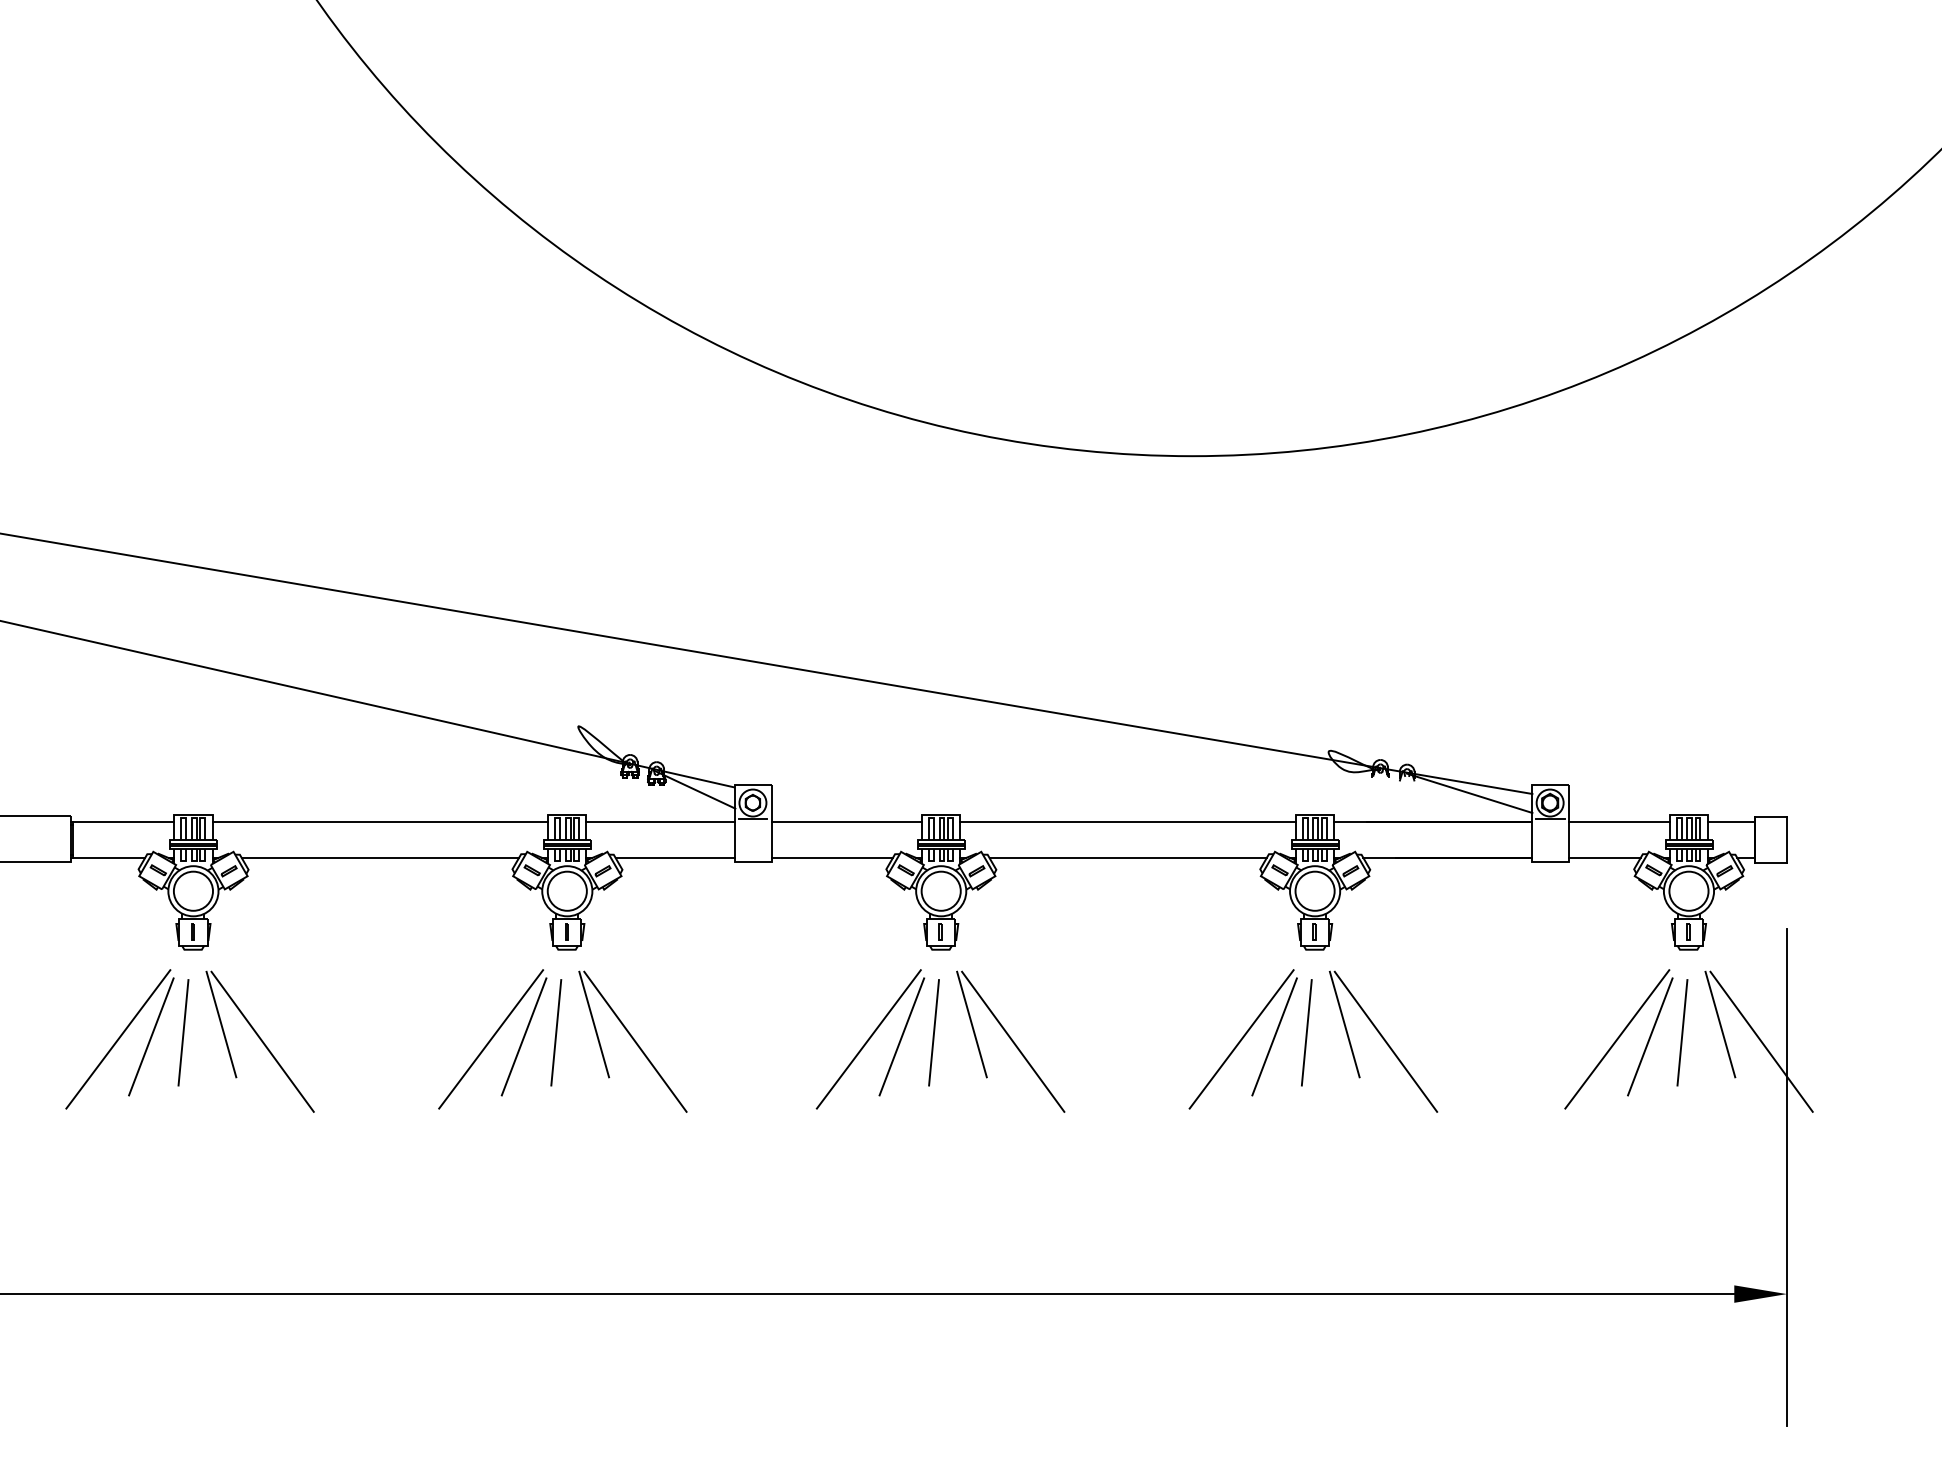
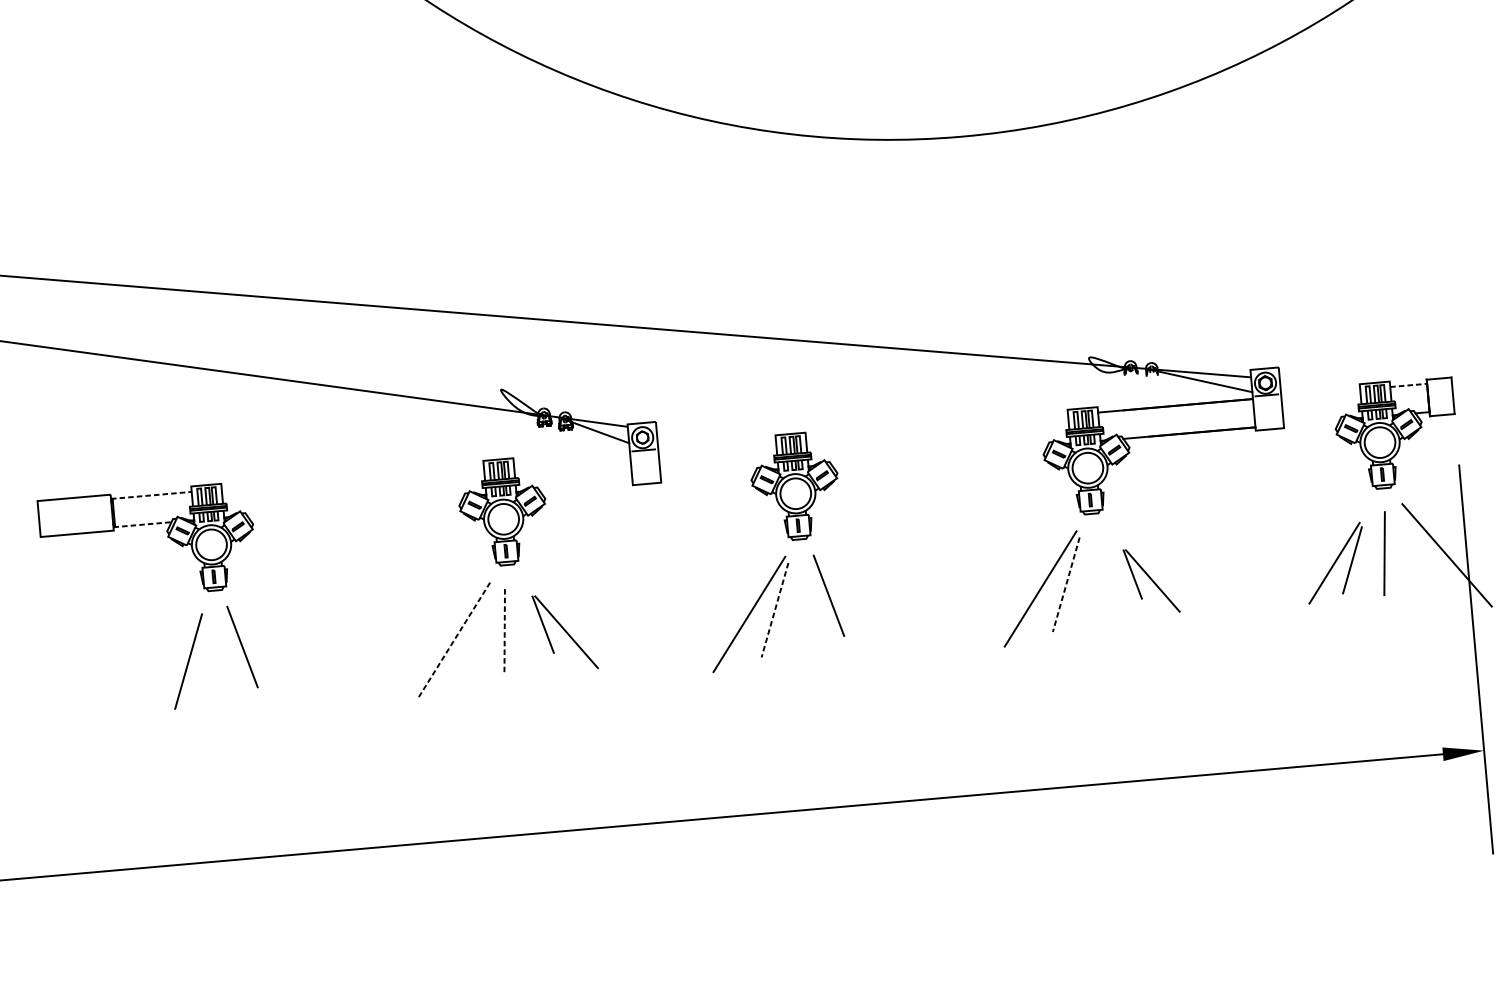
line: (122, 821) -> (151, 495), solid -> dashed
line: (380, 821) -> (352, 477), removed
line: (660, 821) -> (571, 458), removed
line: (846, 821) -> (717, 445), removed
line: (1127, 821) -> (936, 426), removed
line: (1618, 821) -> (1320, 392), removed
line: (1731, 821) -> (1408, 385), solid -> dashed
line: (108, 858) -> (142, 525), solid -> dashed
line: (380, 858) -> (355, 506), removed
line: (675, 858) -> (585, 486), removed
line: (831, 858) -> (707, 475), removed
line: (1127, 858) -> (939, 455), removed
line: (1604, 858) -> (1311, 422), removed
line: (1720, 1024) -> (1413, 544), removed
line: (183, 1032) -> (213, 655), removed
line: (556, 1032) -> (504, 630), solid -> dashed
line: (933, 1032) -> (799, 604), removed
line: (1306, 1032) -> (1090, 579), removed
line: (523, 1036) -> (479, 635), removed
line: (901, 1036) -> (774, 609), solid -> dashed
line: (1274, 1036) -> (1066, 584), solid -> dashed
line: (118, 1039) -> (163, 665), removed
line: (491, 1039) -> (454, 640), solid -> dashed
part: (1618, 1039) -> (1335, 563), size x0.7
line: (262, 1041) -> (275, 657), removed
part: (632, 1041) -> (564, 632), size x0.7
line: (1013, 1041) -> (862, 606), removed
part: (1383, 1041) -> (1151, 580), size x0.6

